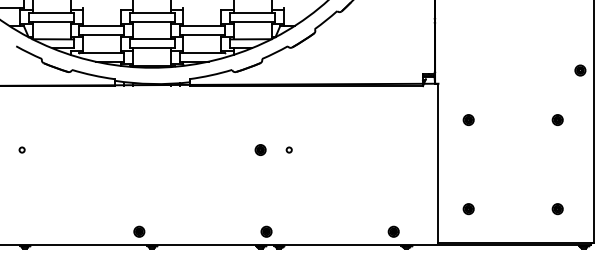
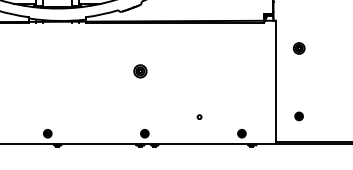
part: (468, 119) -> (298, 48), size x1.4
part: (260, 149) -> (140, 70), size x1.6
circle: (288, 149) -> (199, 116), moved

